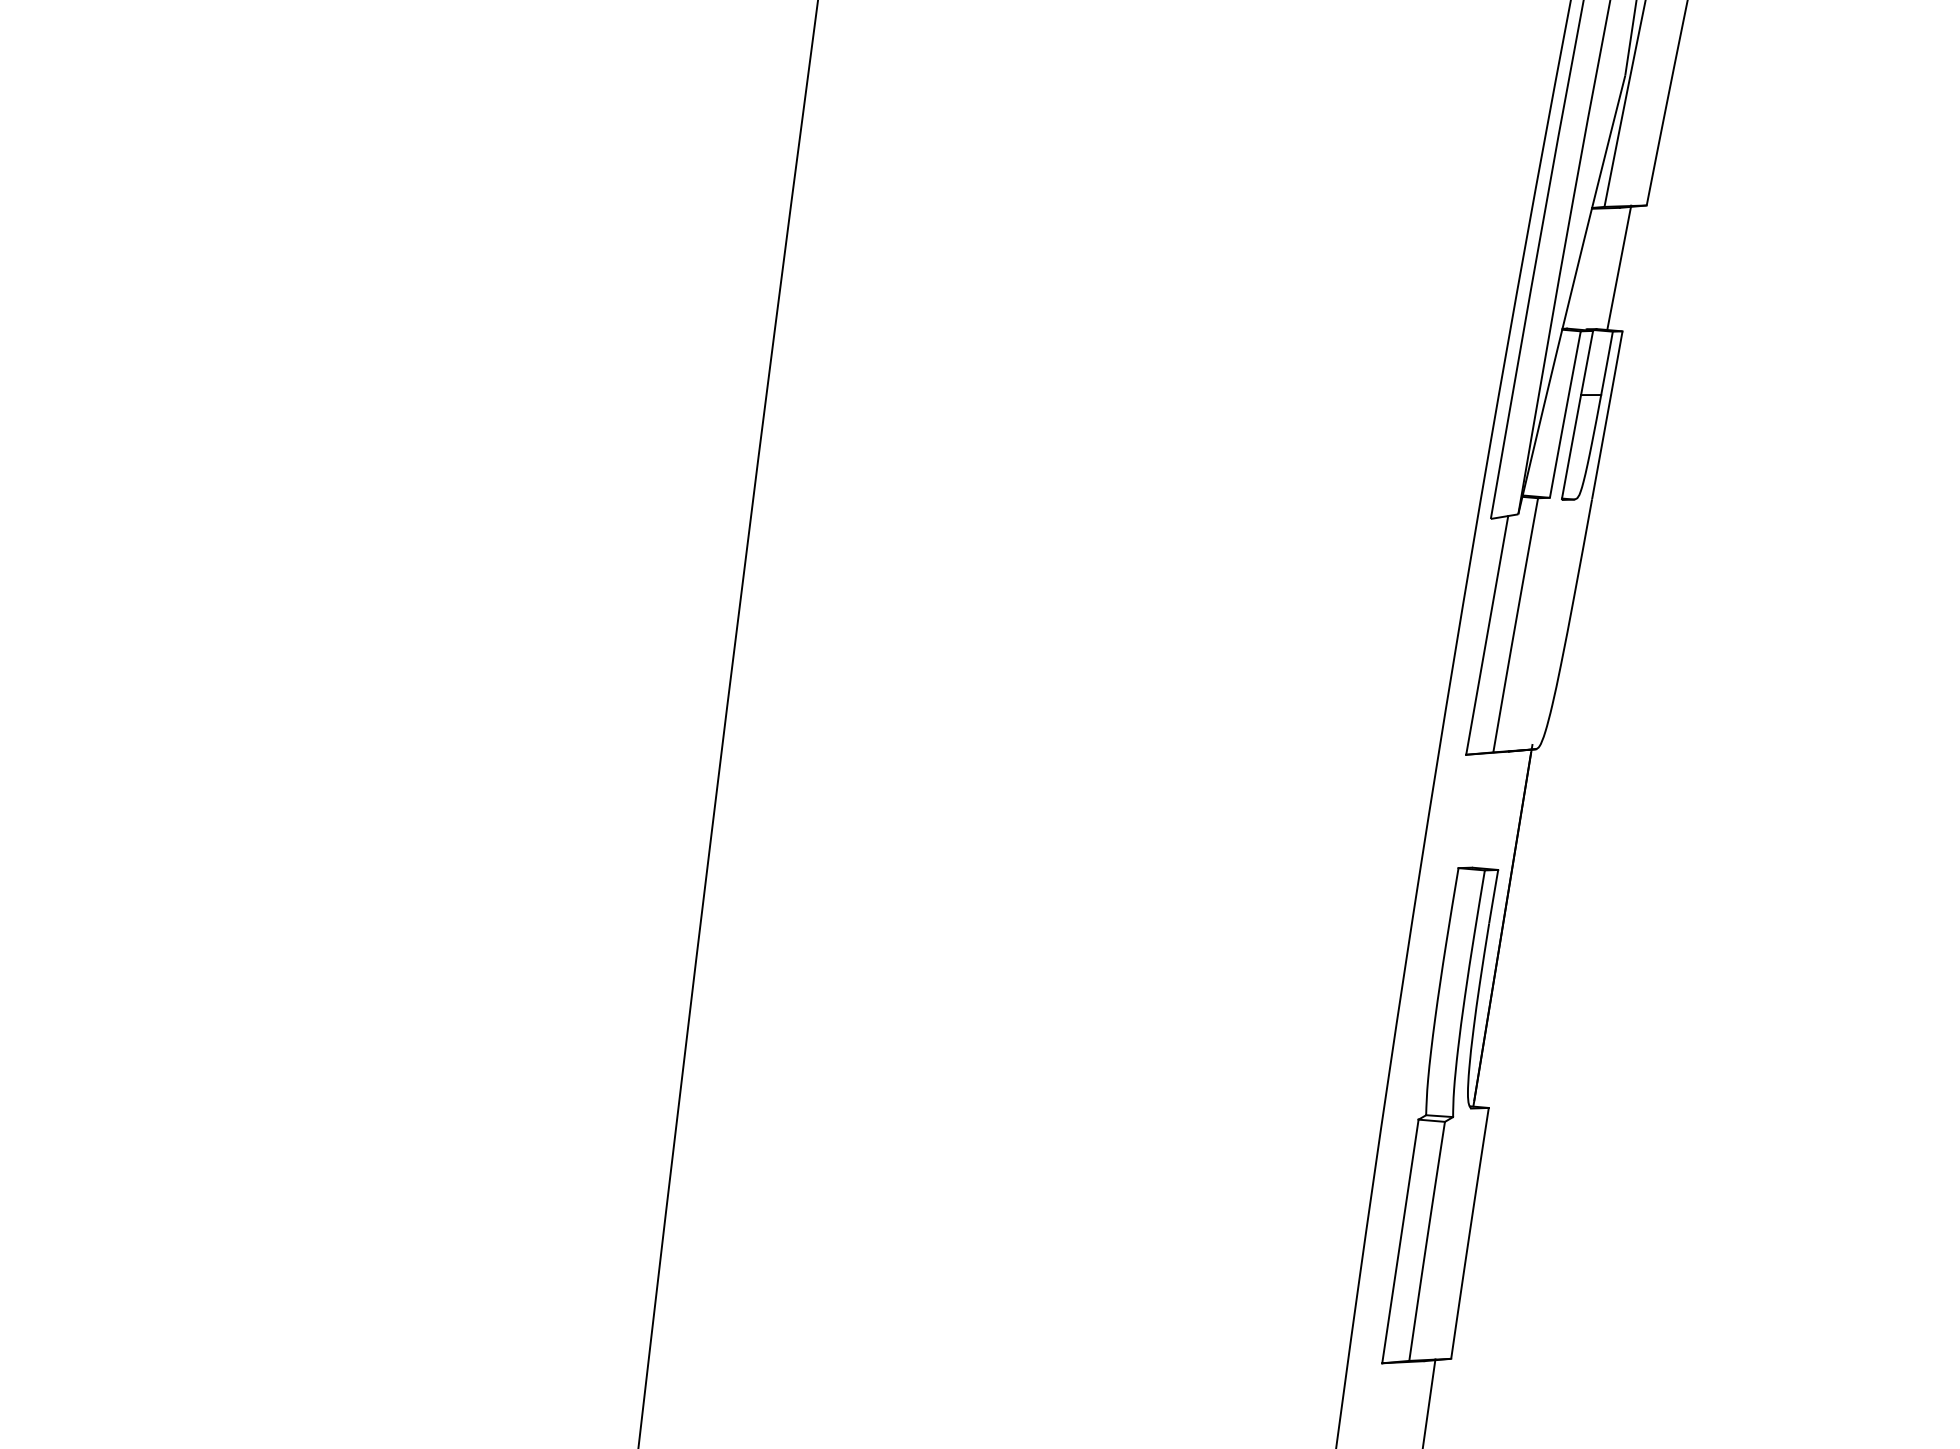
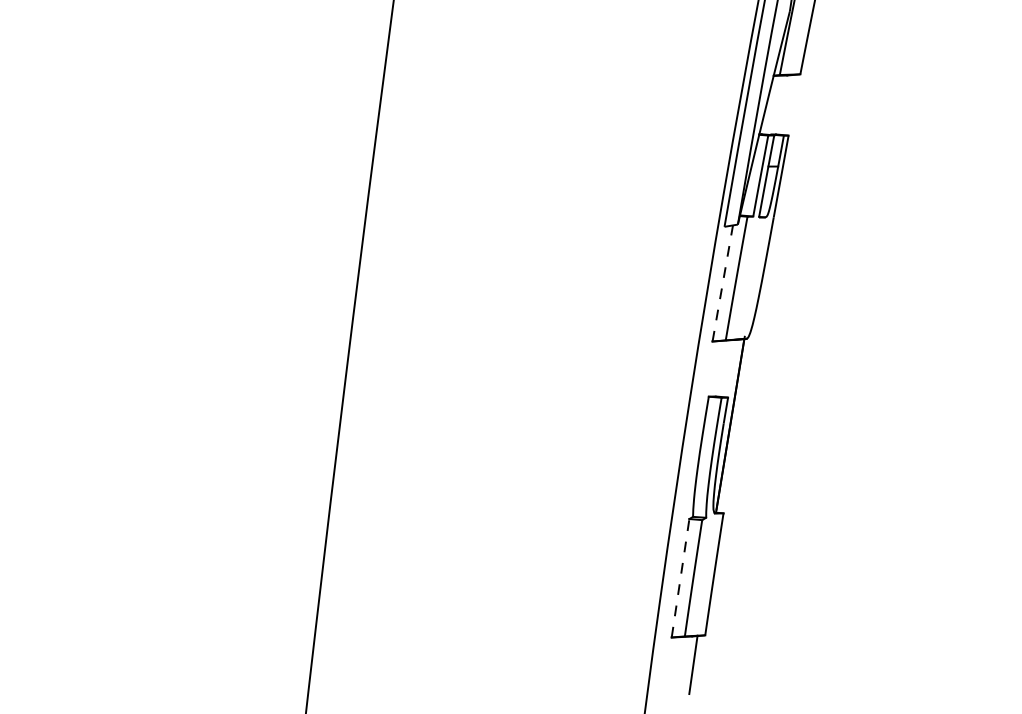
line: (1618, 267) -> (786, 104), removed
line: (1486, 635) -> (722, 283), solid -> dashed
line: (1400, 1241) -> (680, 578), solid -> dashed

